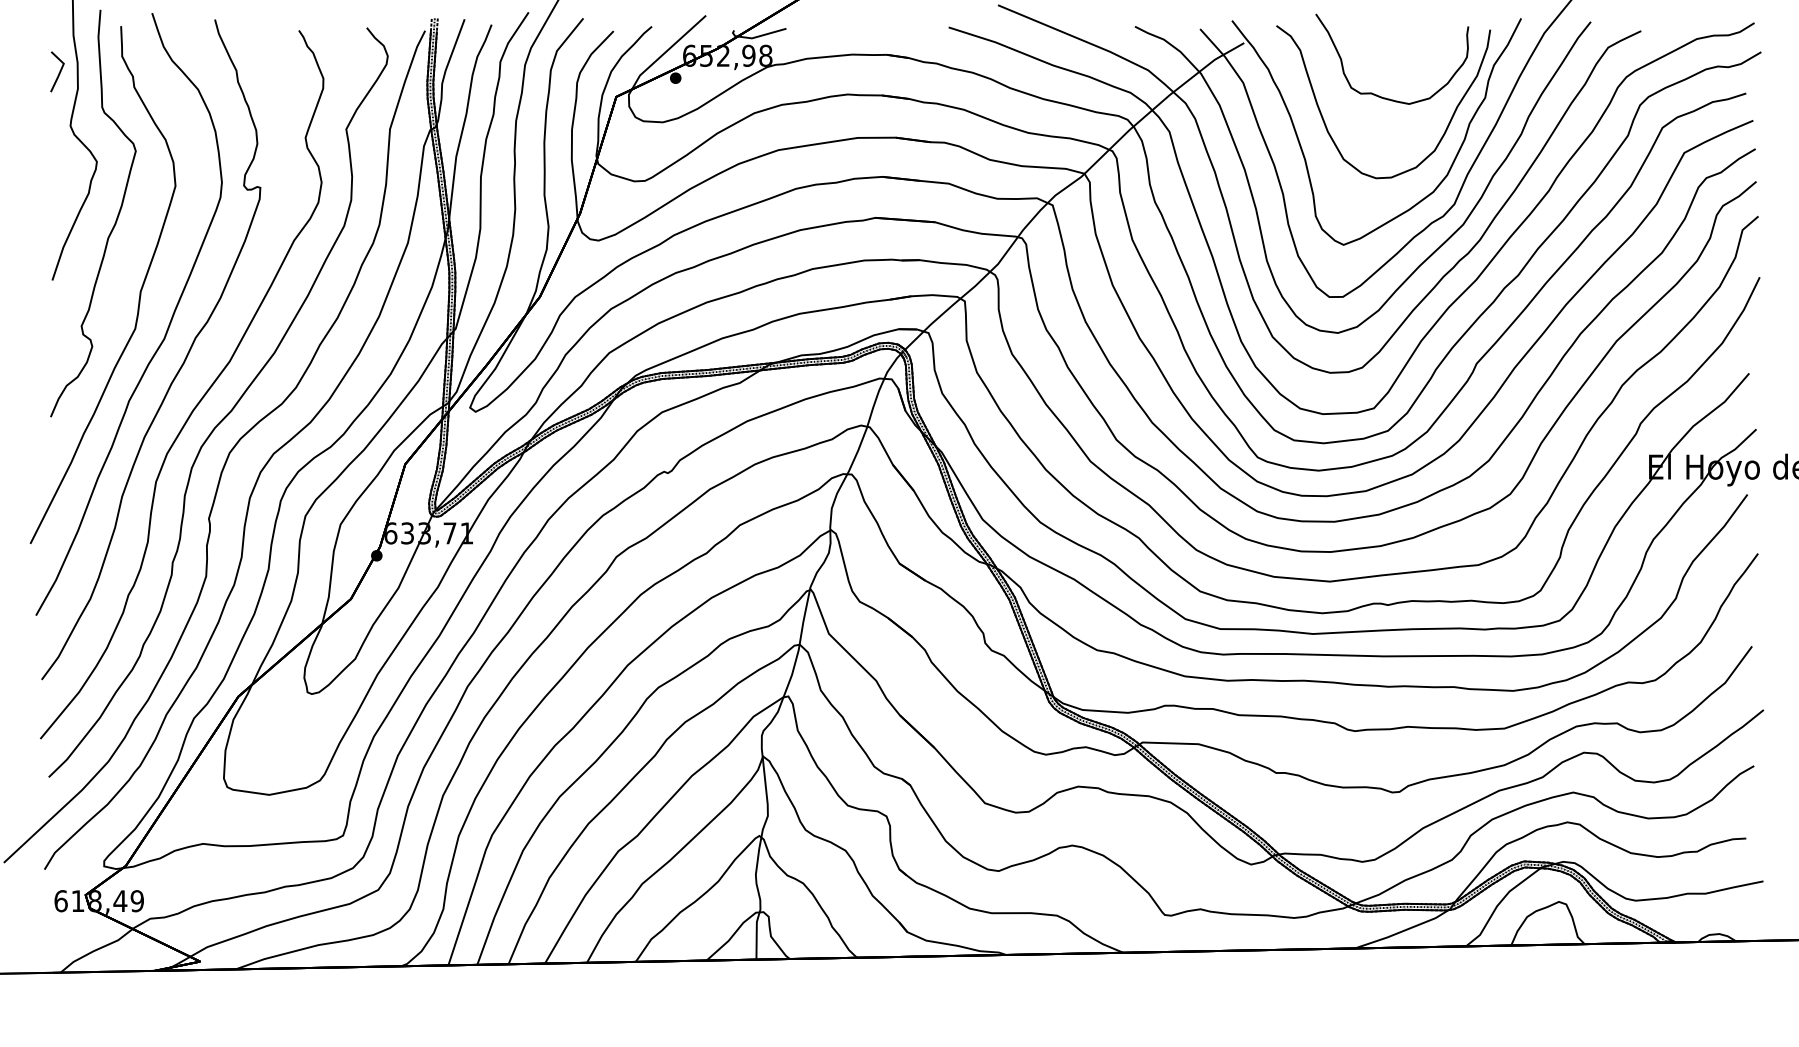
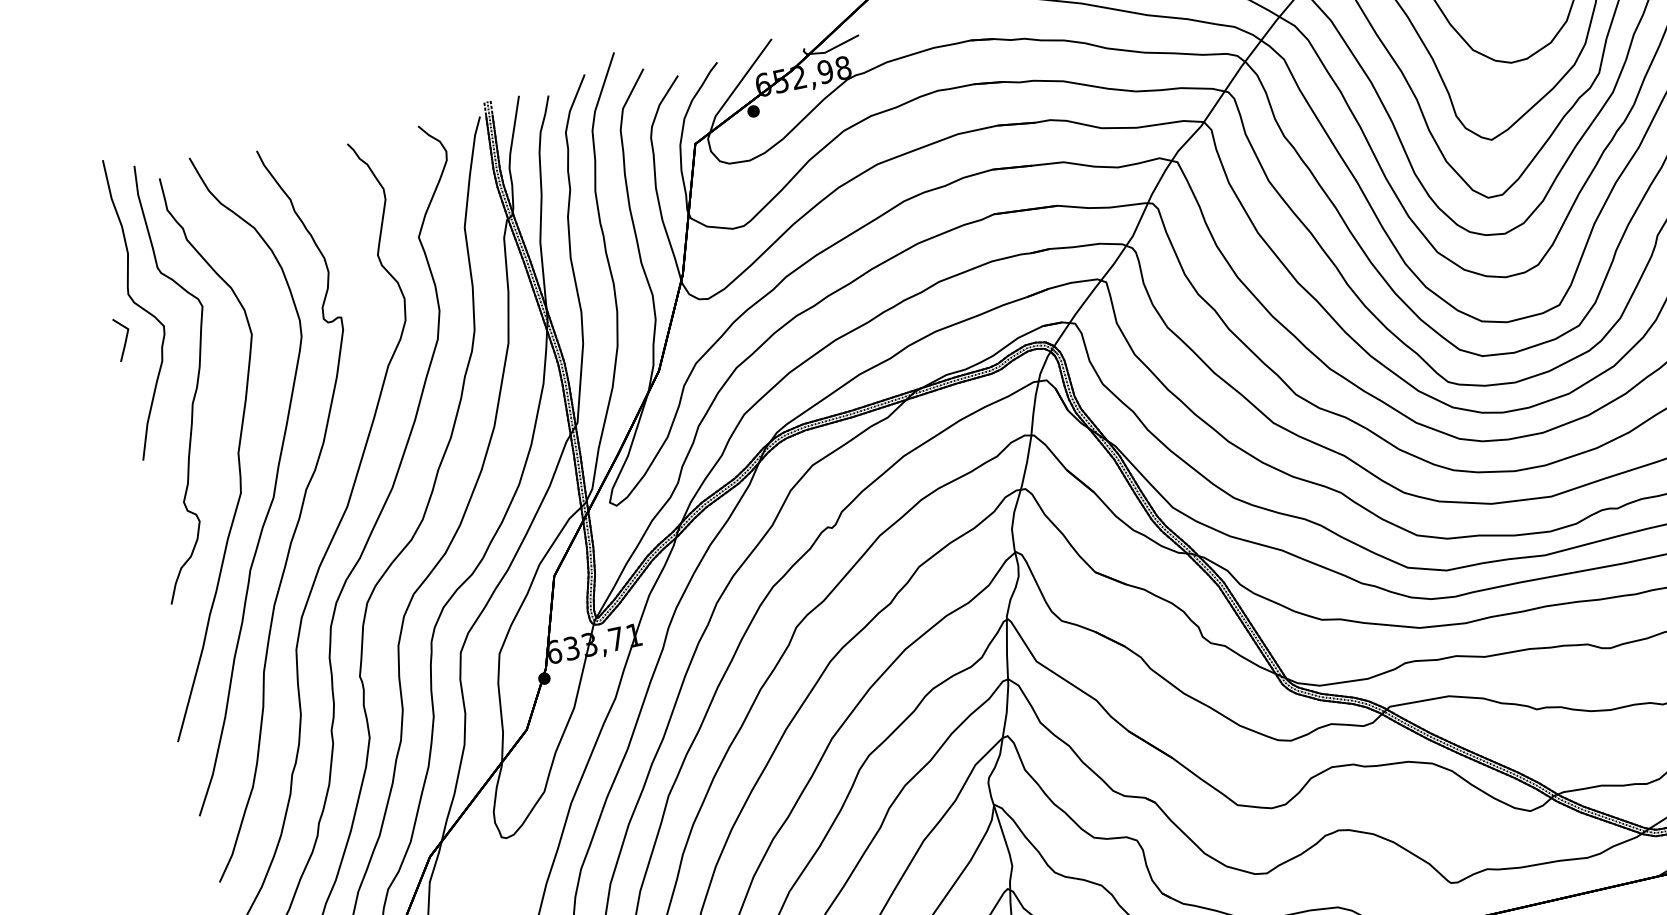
line: (59, 71) -> (125, 338), moved

